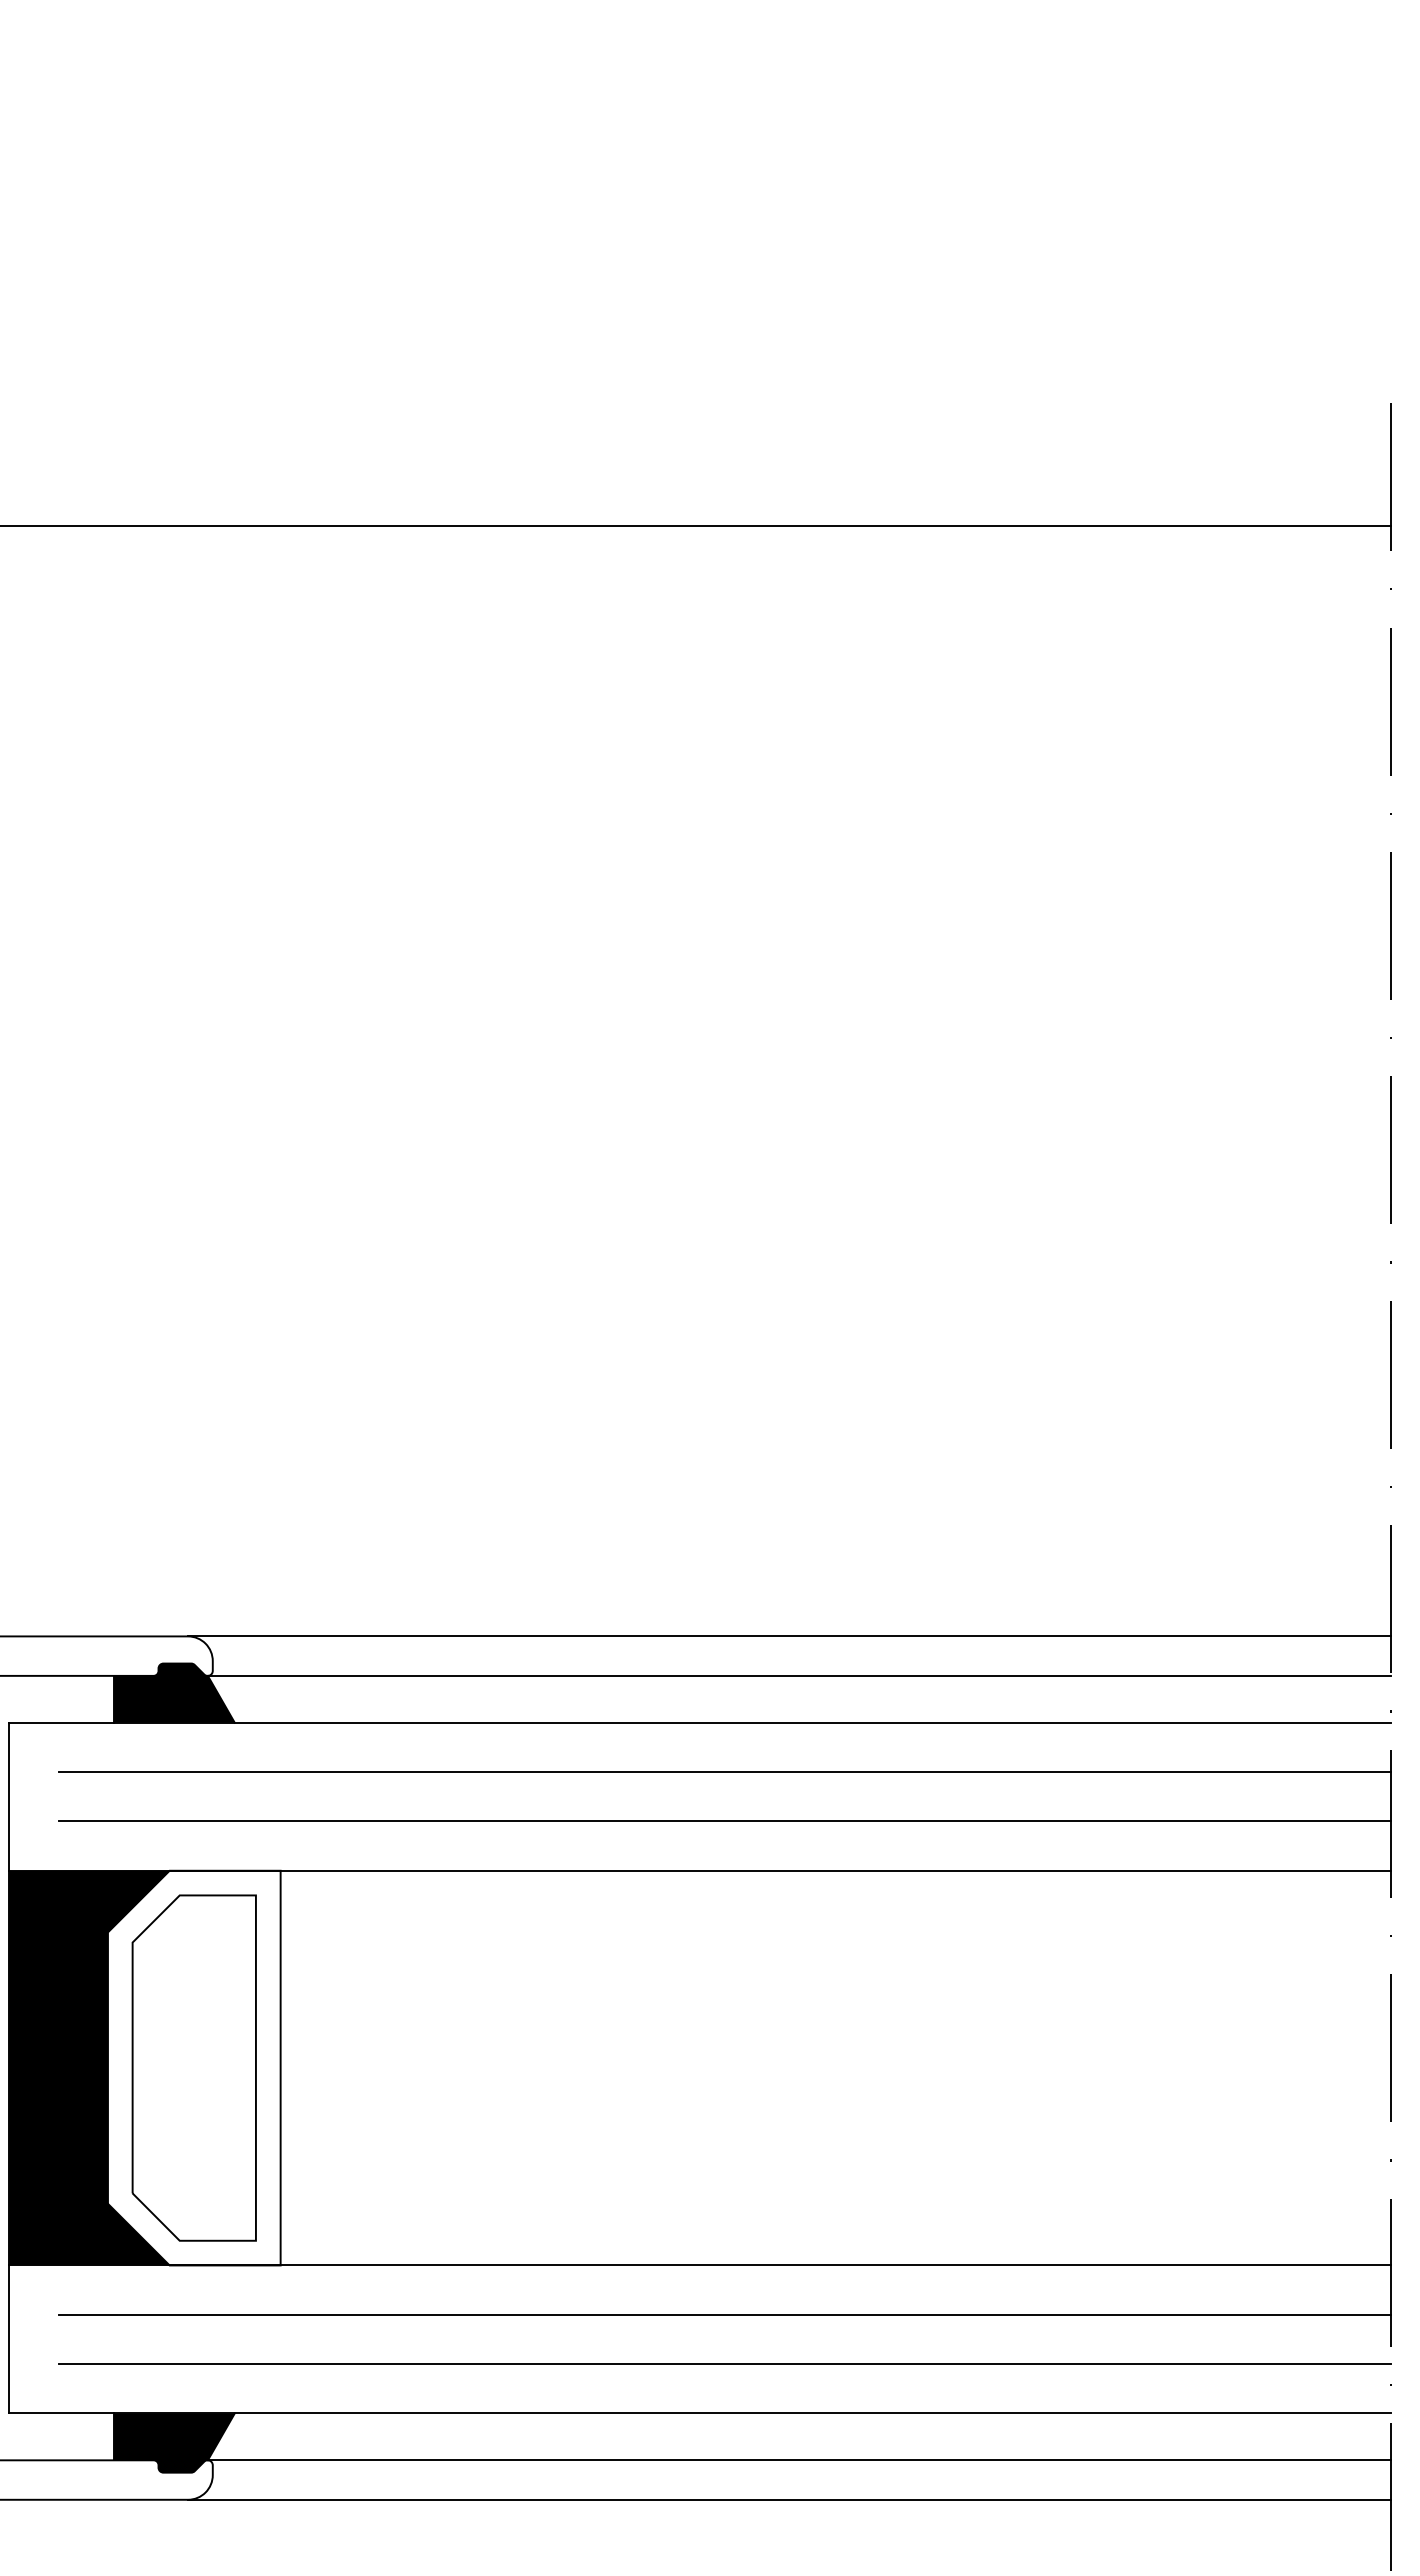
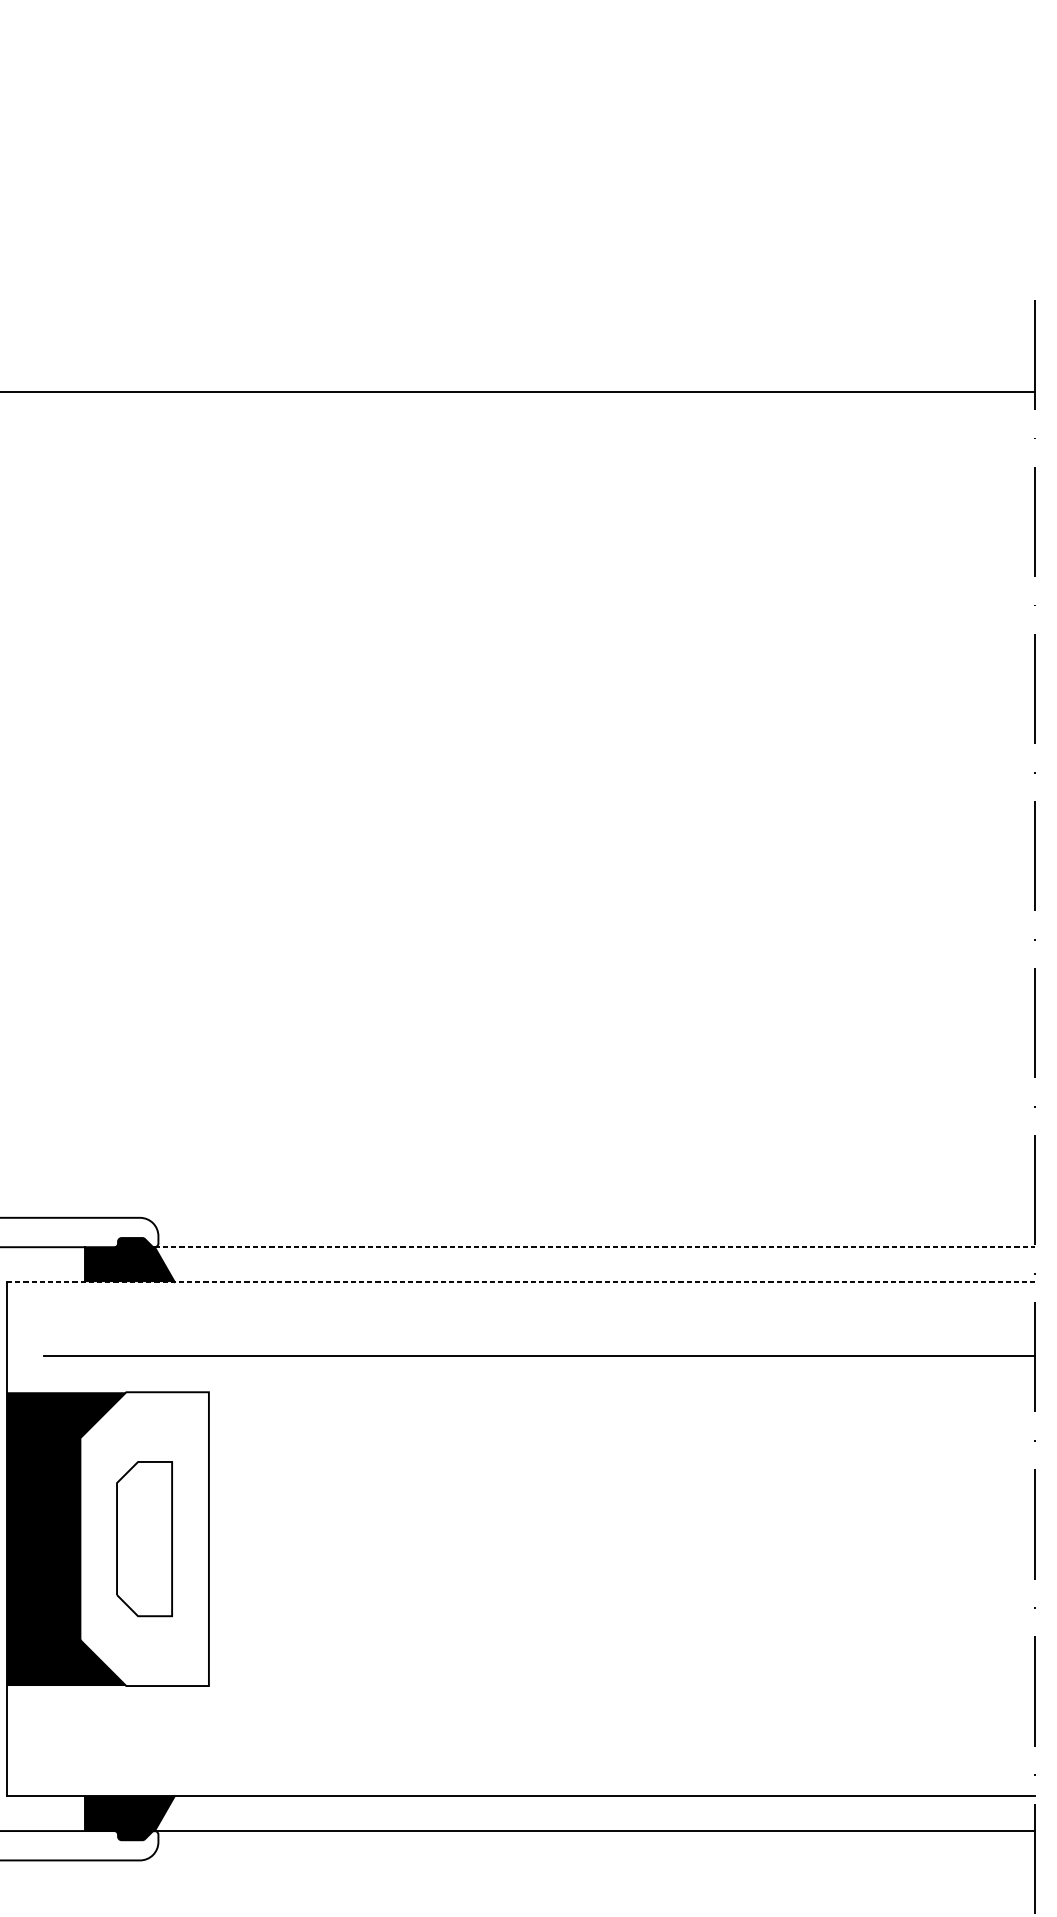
line: (789, 1636) -> (587, 1217), removed
line: (799, 1675) -> (595, 1246), solid -> dashed
line: (699, 1722) -> (520, 1281), solid -> dashed
line: (724, 1772) -> (539, 1319), removed
line: (699, 1870) -> (520, 1392), removed
part: (193, 2067) -> (144, 1538), size x0.6
line: (699, 2265) -> (520, 1686), removed
line: (724, 2314) -> (539, 1722), removed
line: (724, 2364) -> (539, 1759), removed
line: (789, 2499) -> (587, 1860), removed

